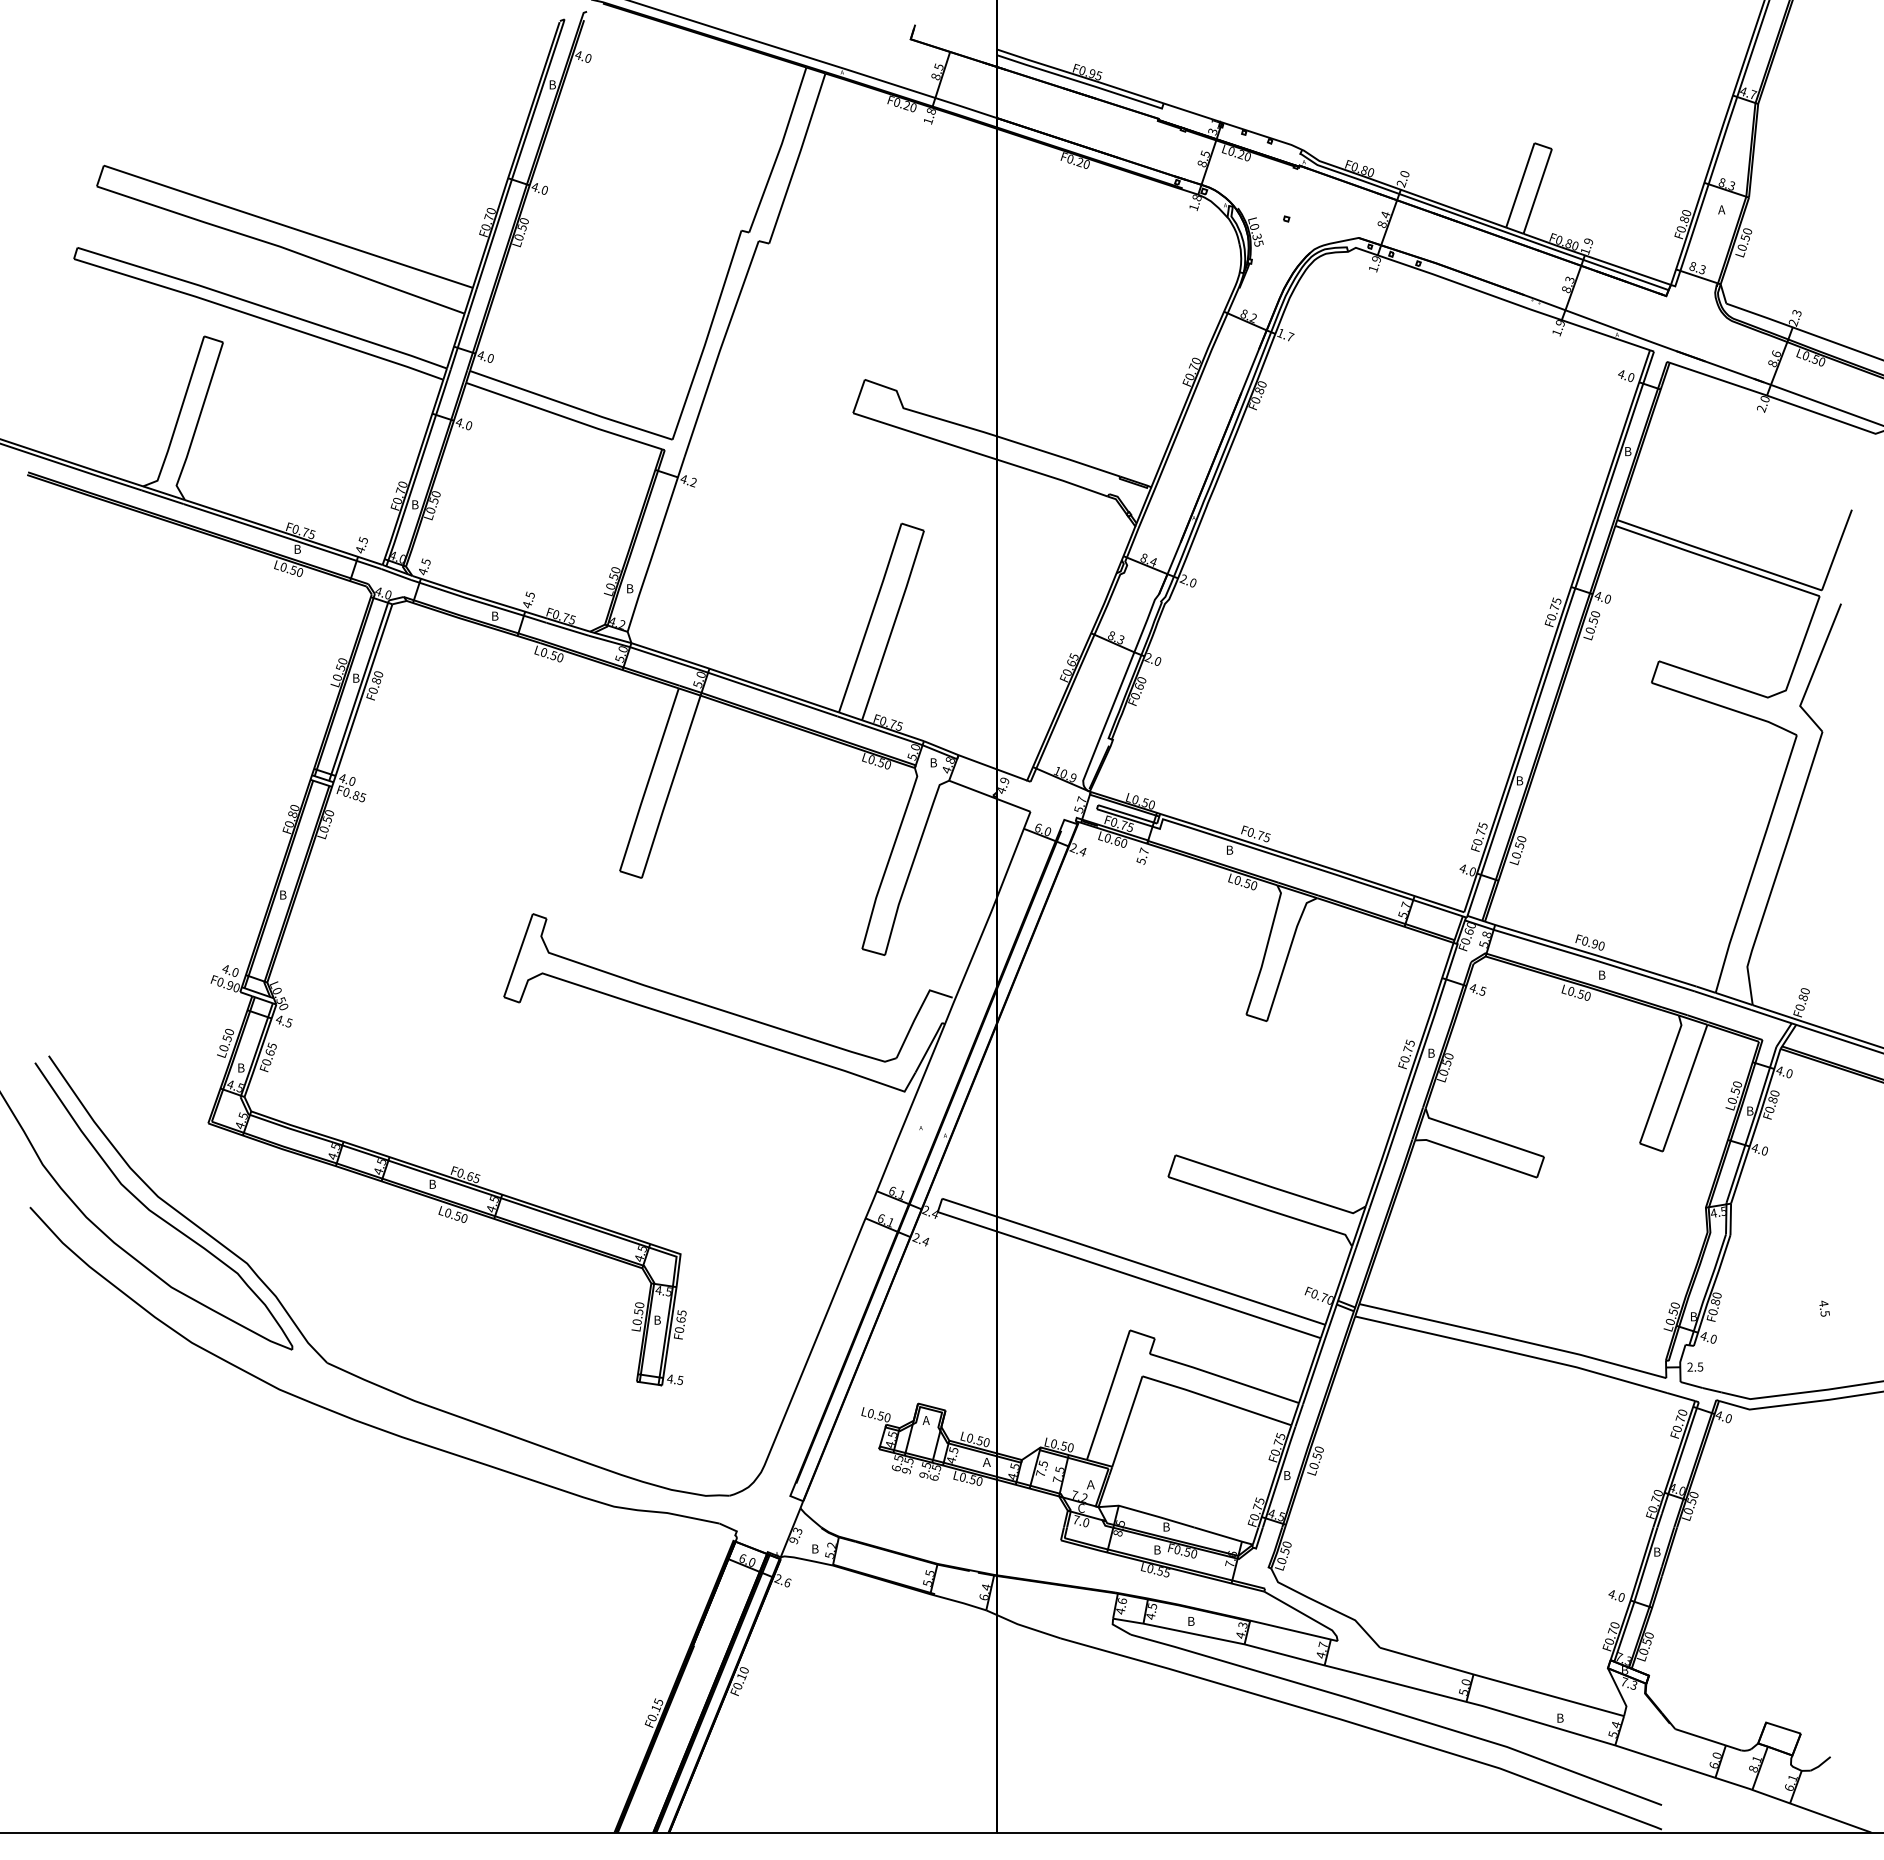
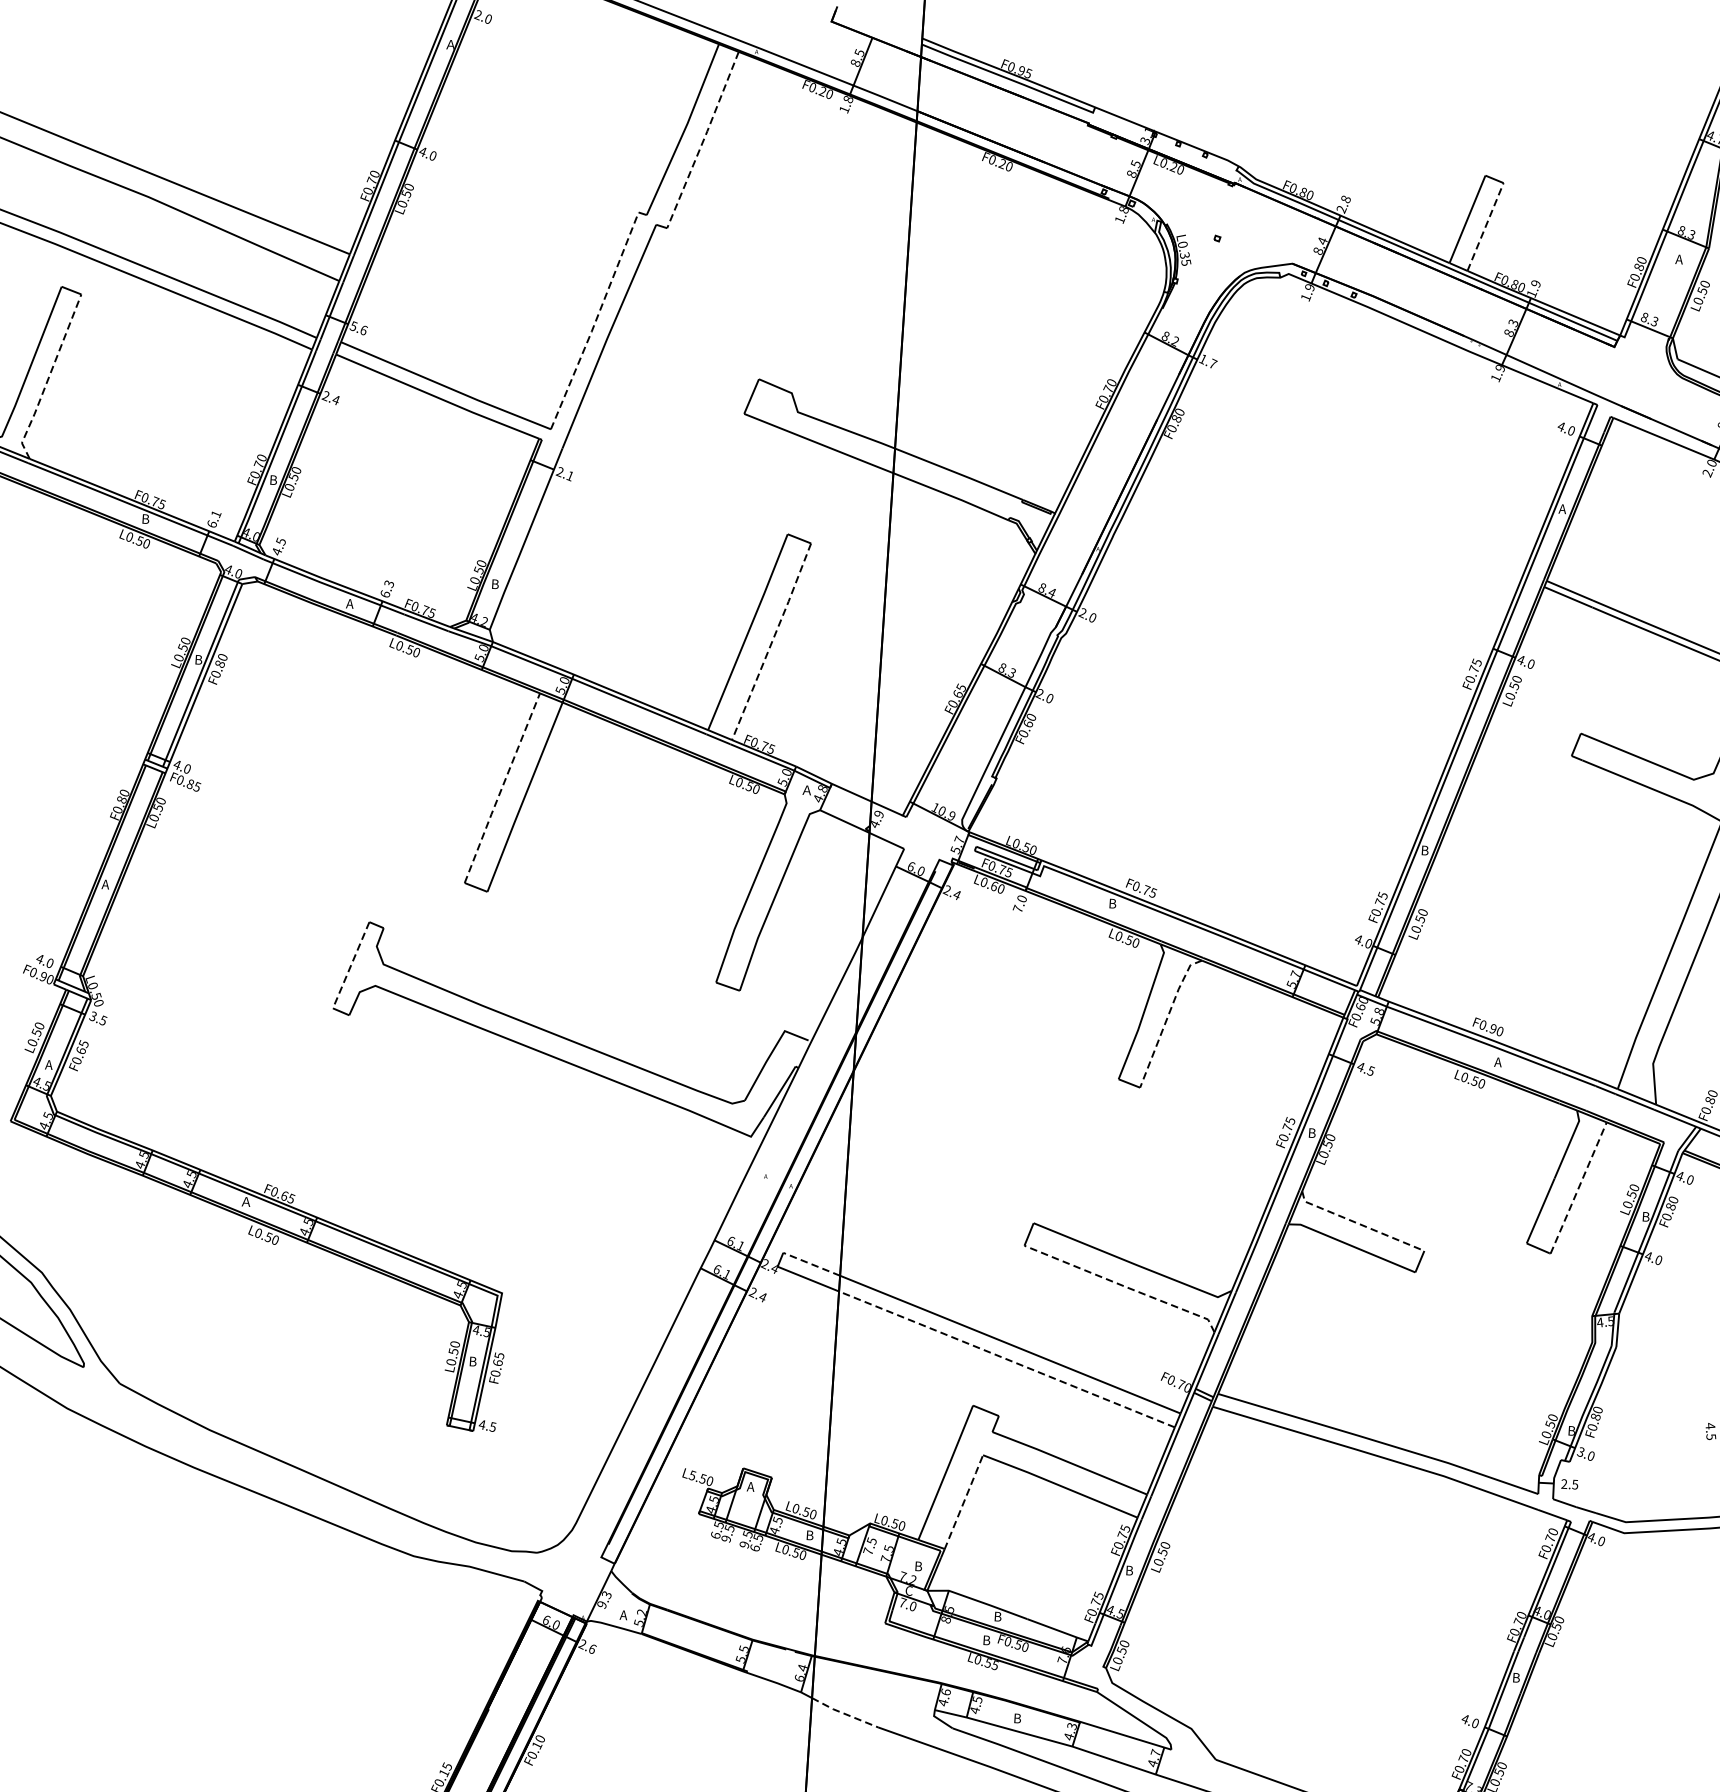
text: (577, 55) -> (477, 15), 4.0 -> 2.0
text: (553, 84) -> (449, 44), B -> Ａ
line: (798, 158) -> (704, 140), solid -> dashed
text: (1405, 173) -> (1346, 198), 2.0 -> 2.8
line: (1537, 191) -> (1485, 227), solid -> dashed
line: (707, 336) -> (595, 322), solid -> dashed
text: (485, 356) -> (358, 327), 4.0 -> 5.6
line: (197, 423) -> (48, 378), solid -> dashed
text: (463, 423) -> (330, 397), 4.0 -> 2.4
text: (1627, 451) -> (1562, 509), B -> A
text: (688, 479) -> (565, 472), 4.2 -> 2.1
text: (362, 544) -> (214, 518), 4.5 -> 6.1
text: (528, 599) -> (386, 588), 4.5 -> 6.3
text: (494, 615) -> (349, 603), B -> A
line: (893, 625) -> (772, 641), solid -> dashed
text: (934, 762) -> (805, 789), B -> Ａ
line: (648, 780) -> (501, 788), solid -> dashed
text: (1142, 855) -> (1019, 903), 5.7 -> 7.0
text: (282, 894) -> (105, 883), B -> A
line: (1288, 954) -> (1167, 1018), solid -> dashed
line: (518, 956) -> (351, 966), solid -> dashed
text: (1601, 974) -> (1497, 1061), B -> A
text: (278, 1019) -> (92, 1016), 4.5 -> 3.5
text: (240, 1067) -> (48, 1064), B -> A
line: (1685, 1088) -> (1579, 1188), solid -> dashed
line: (1481, 1135) -> (1359, 1223), solid -> dashed
text: (433, 1183) -> (245, 1200), B -> Ａ
line: (969, 1207) -> (811, 1264), solid -> dashed
line: (1263, 1208) -> (1123, 1285), solid -> dashed
line: (1157, 1284) -> (1005, 1358), solid -> dashed
text: (1703, 1335) -> (1580, 1451), 4.0 -> 3.0
text: (870, 1412) -> (692, 1474), L0.50 -> L5.50
line: (1127, 1421) -> (964, 1502), solid -> dashed
text: (986, 1462) -> (811, 1535), Ａ -> B
text: (1090, 1484) -> (920, 1566), Ａ -> B
text: (814, 1548) -> (623, 1614), B -> A
line: (1027, 1627) -> (843, 1713), solid -> dashed

